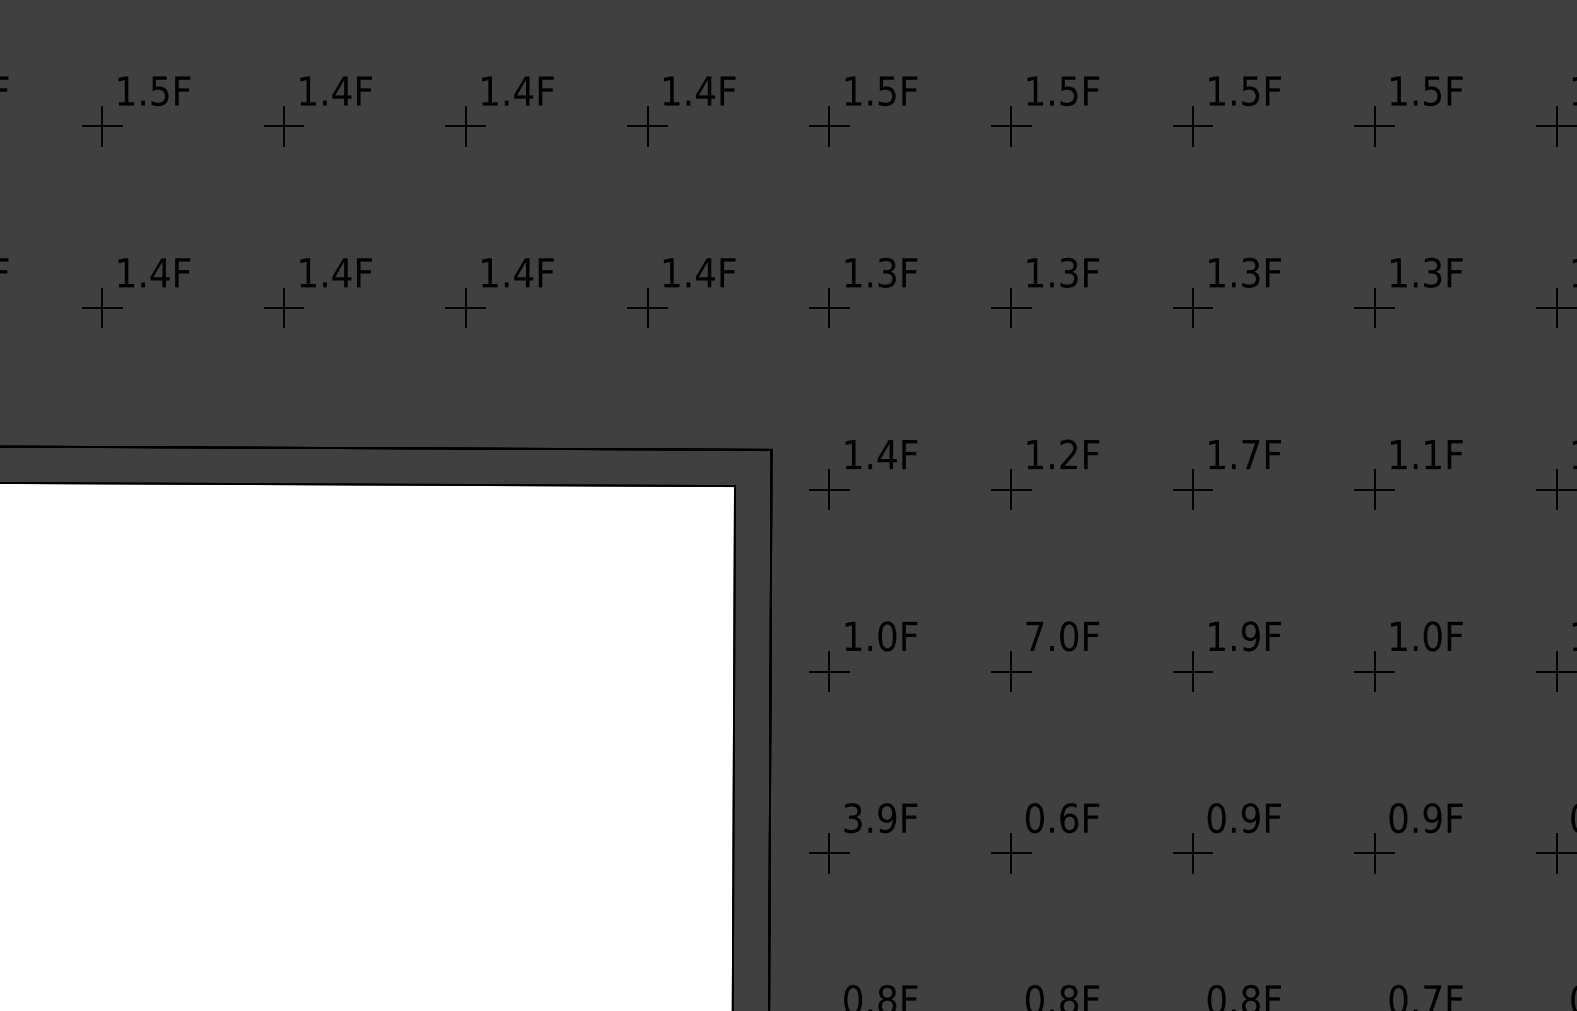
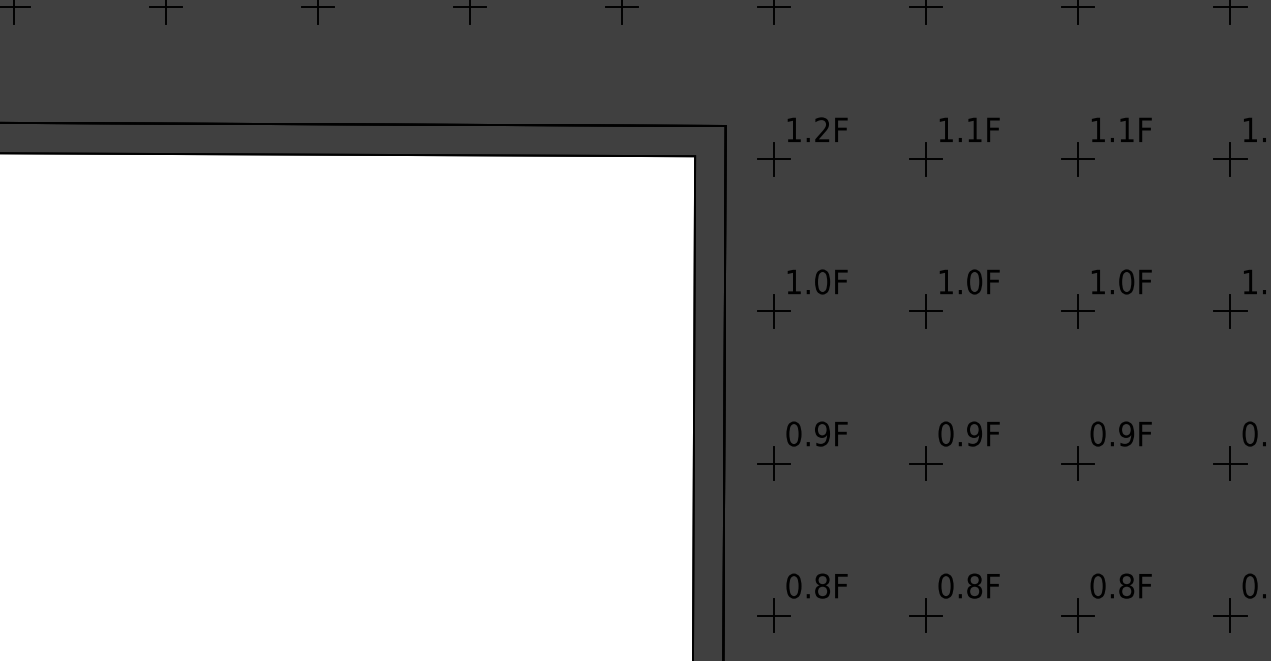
text: (887, 453) -> (822, 129), 1.4F -> 1.2F
text: (1068, 453) -> (974, 129), 1.2F -> 1.1F
text: (1250, 454) -> (1126, 129), 1.7F -> 1.1F
text: (1034, 636) -> (945, 282), 7.0F -> 1.0F
text: (1250, 637) -> (1126, 282), 1.9F -> 1.0F
text: (852, 817) -> (793, 433), 3.9F -> 0.9F
text: (1068, 817) -> (974, 433), 0.6F -> 0.9F

